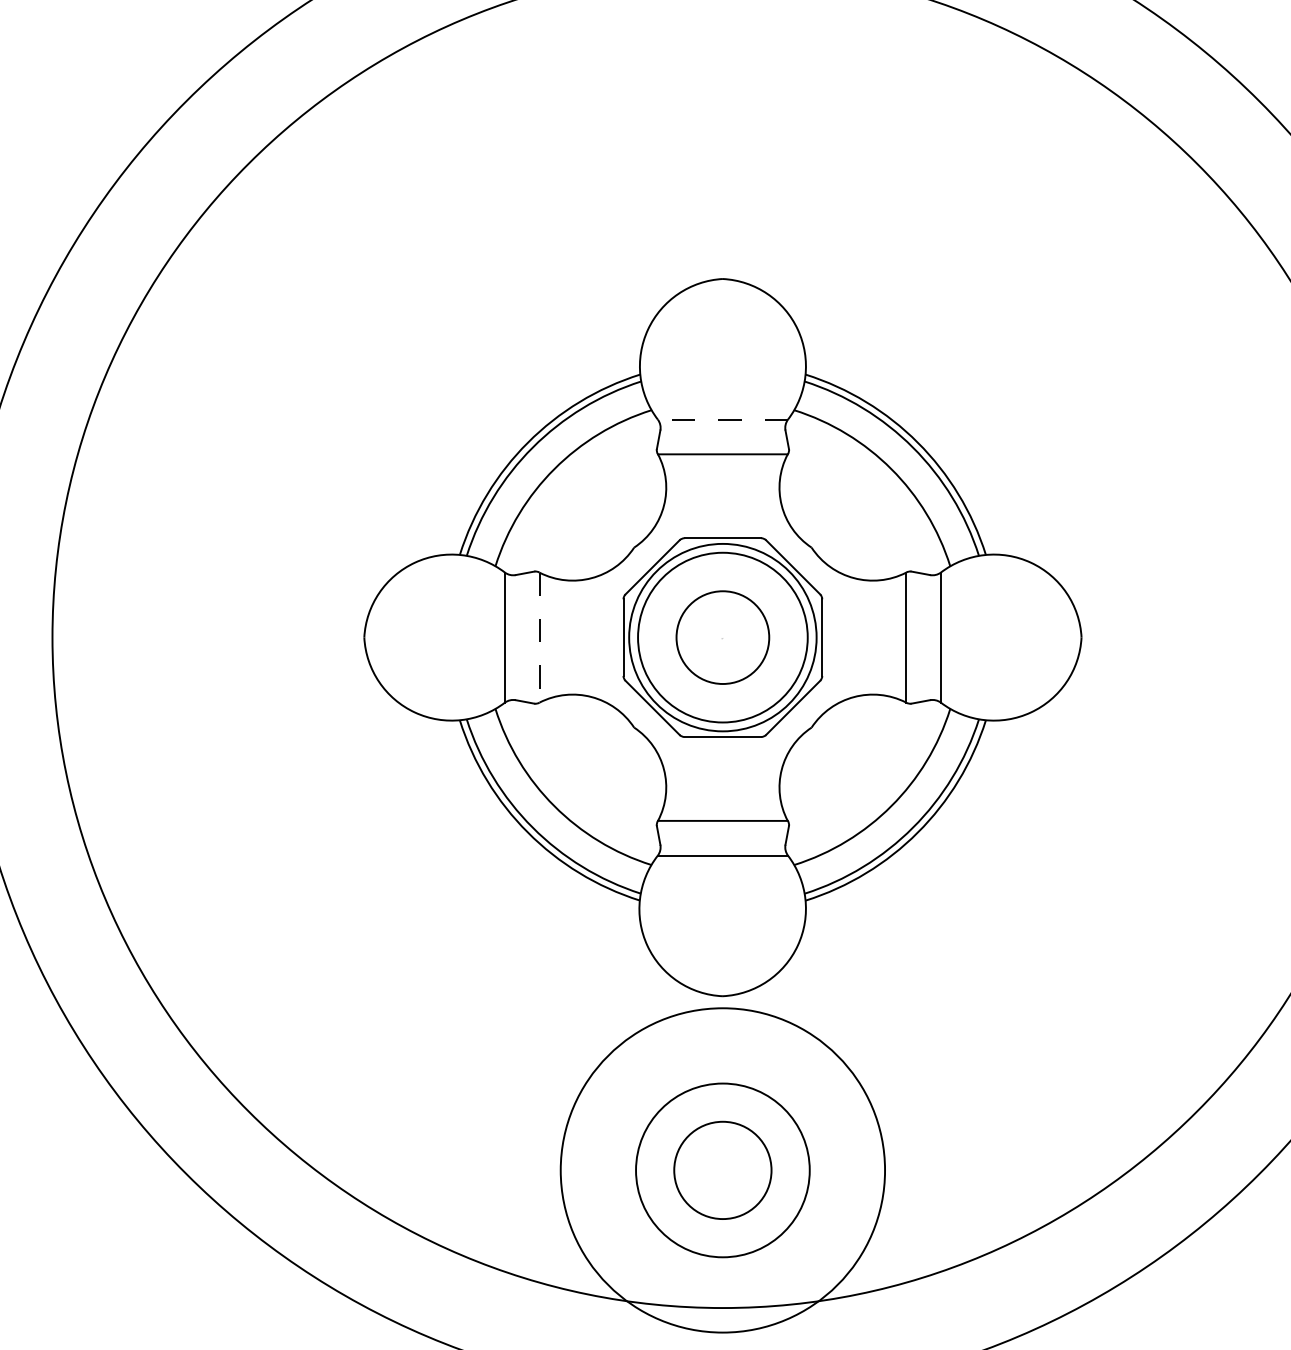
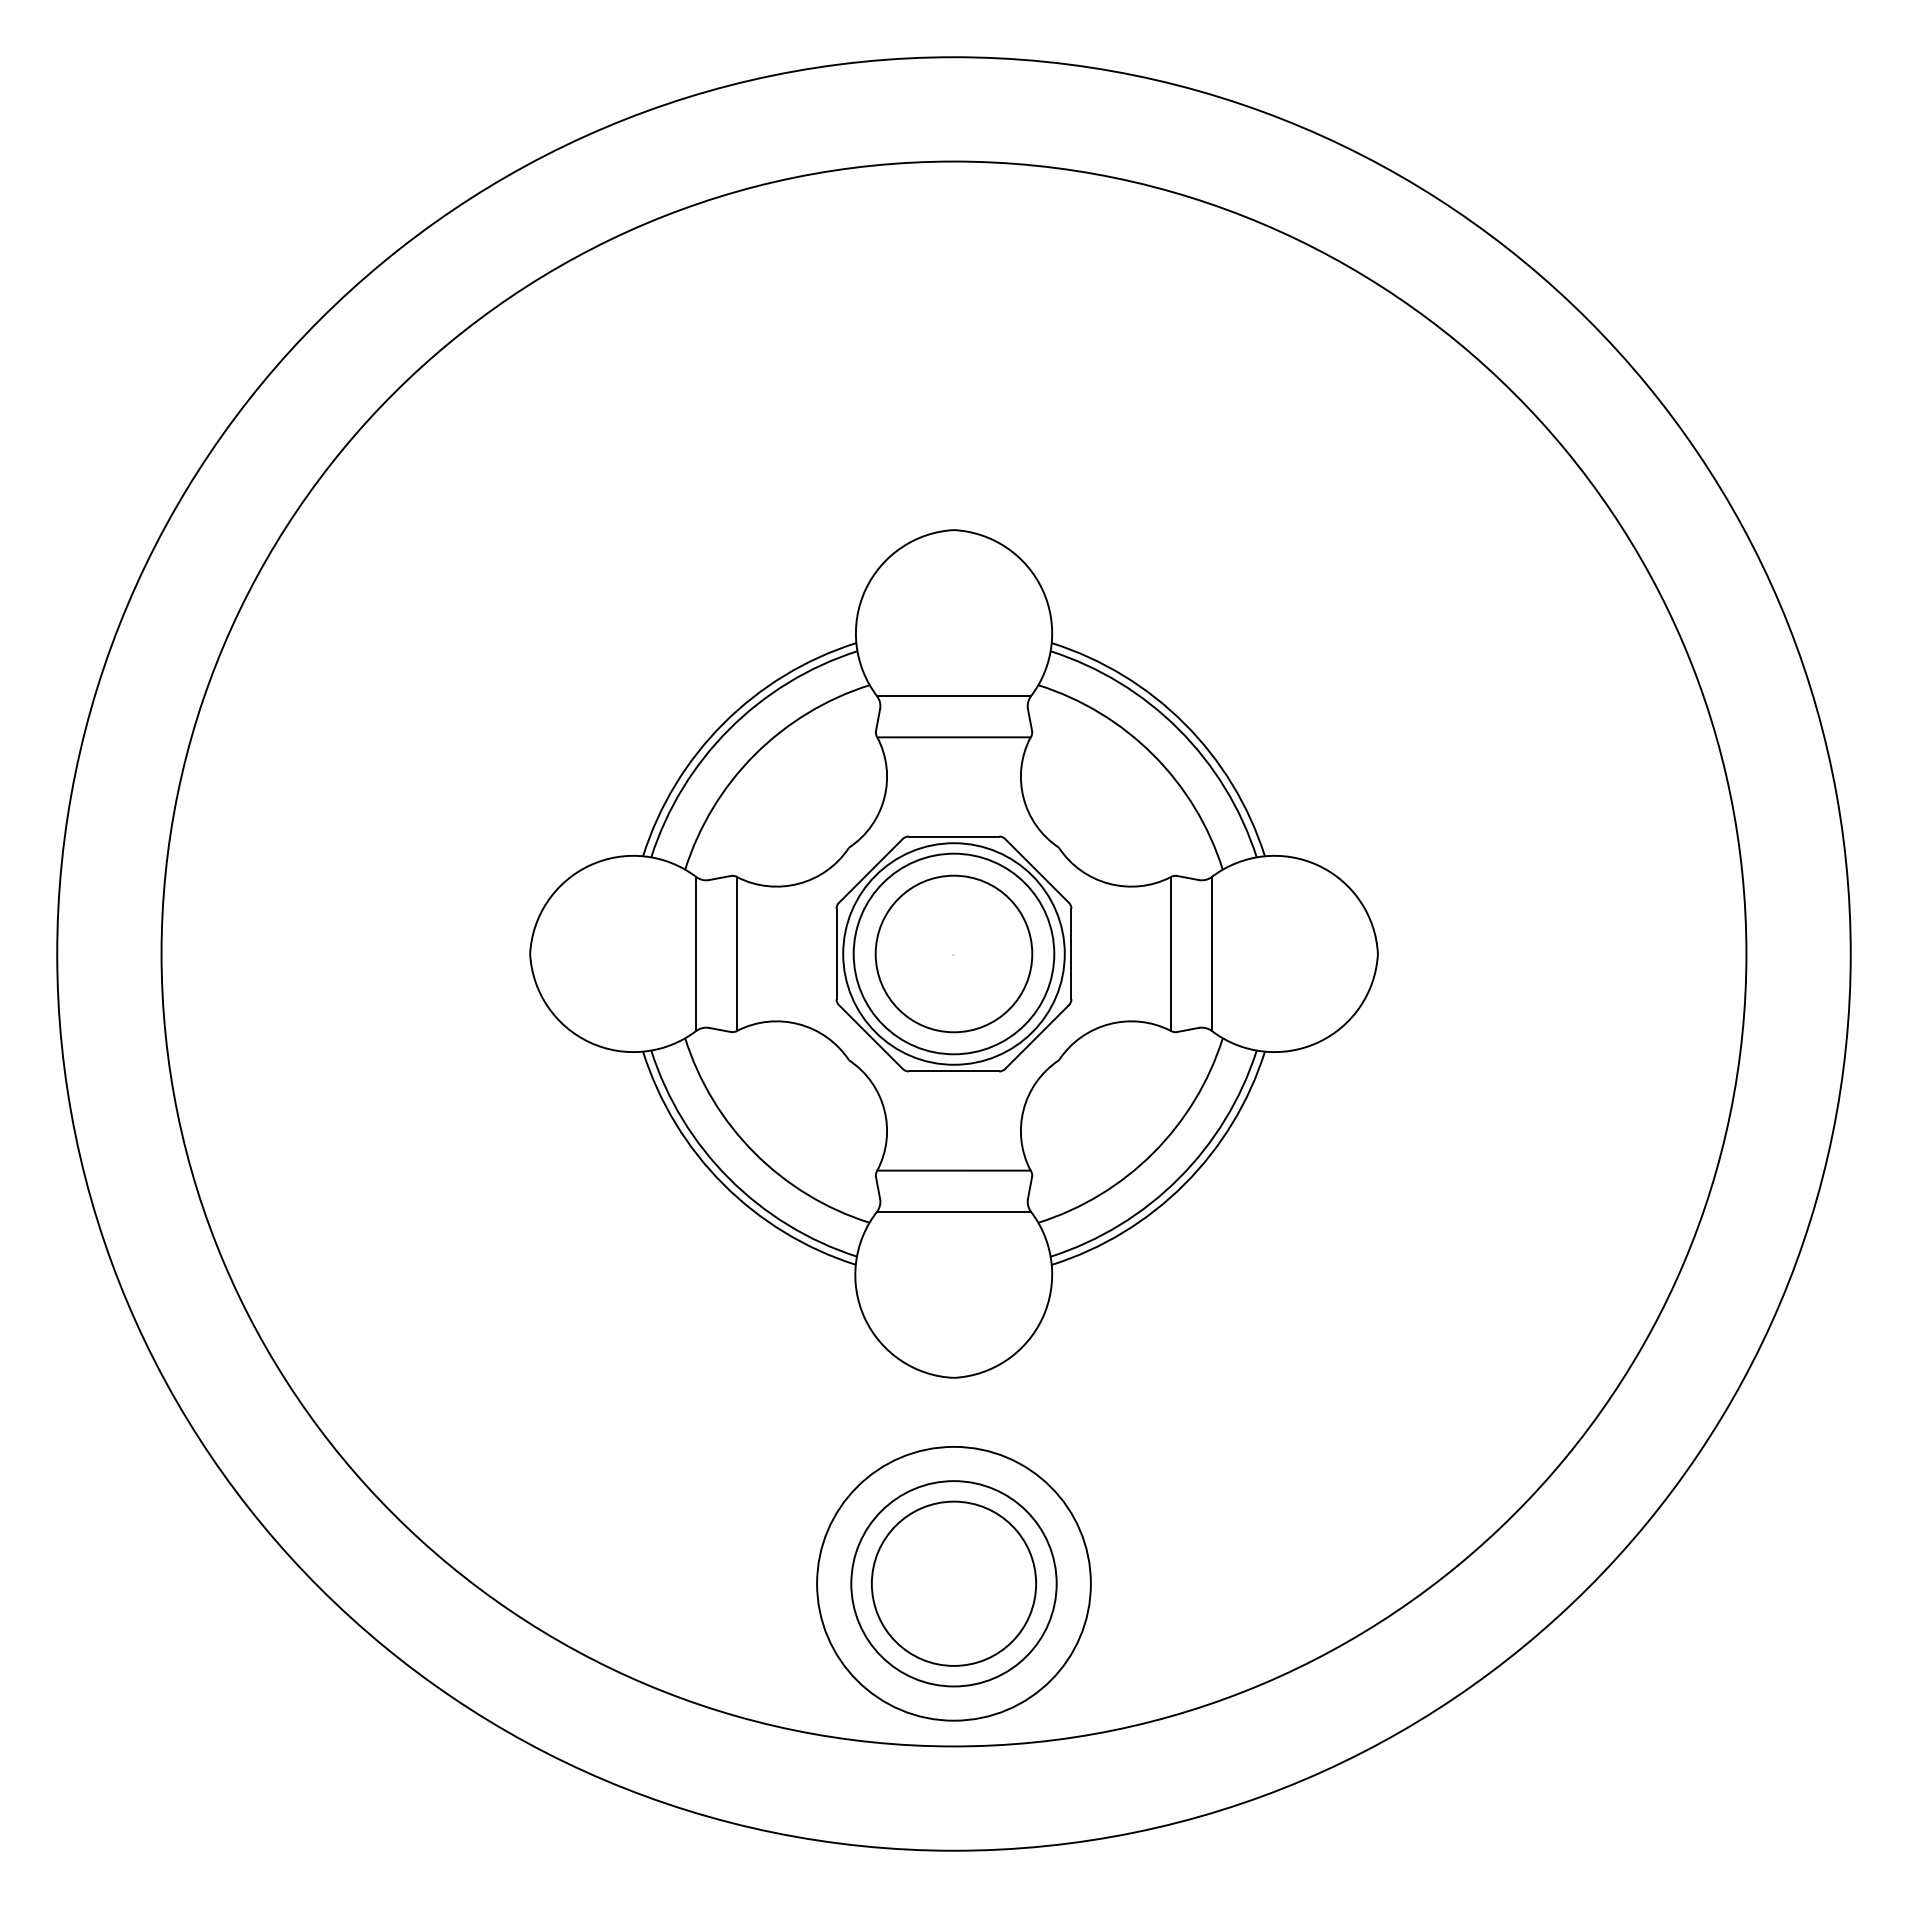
line: (723, 419) -> (954, 696), dashed -> solid
line: (539, 637) -> (737, 953), dashed -> solid
circle: (722, 637) -> (953, 953), size x1.43
circle: (722, 1170) -> (953, 1583), size x0.71
circle: (722, 1170) -> (953, 1583), size x1.43

